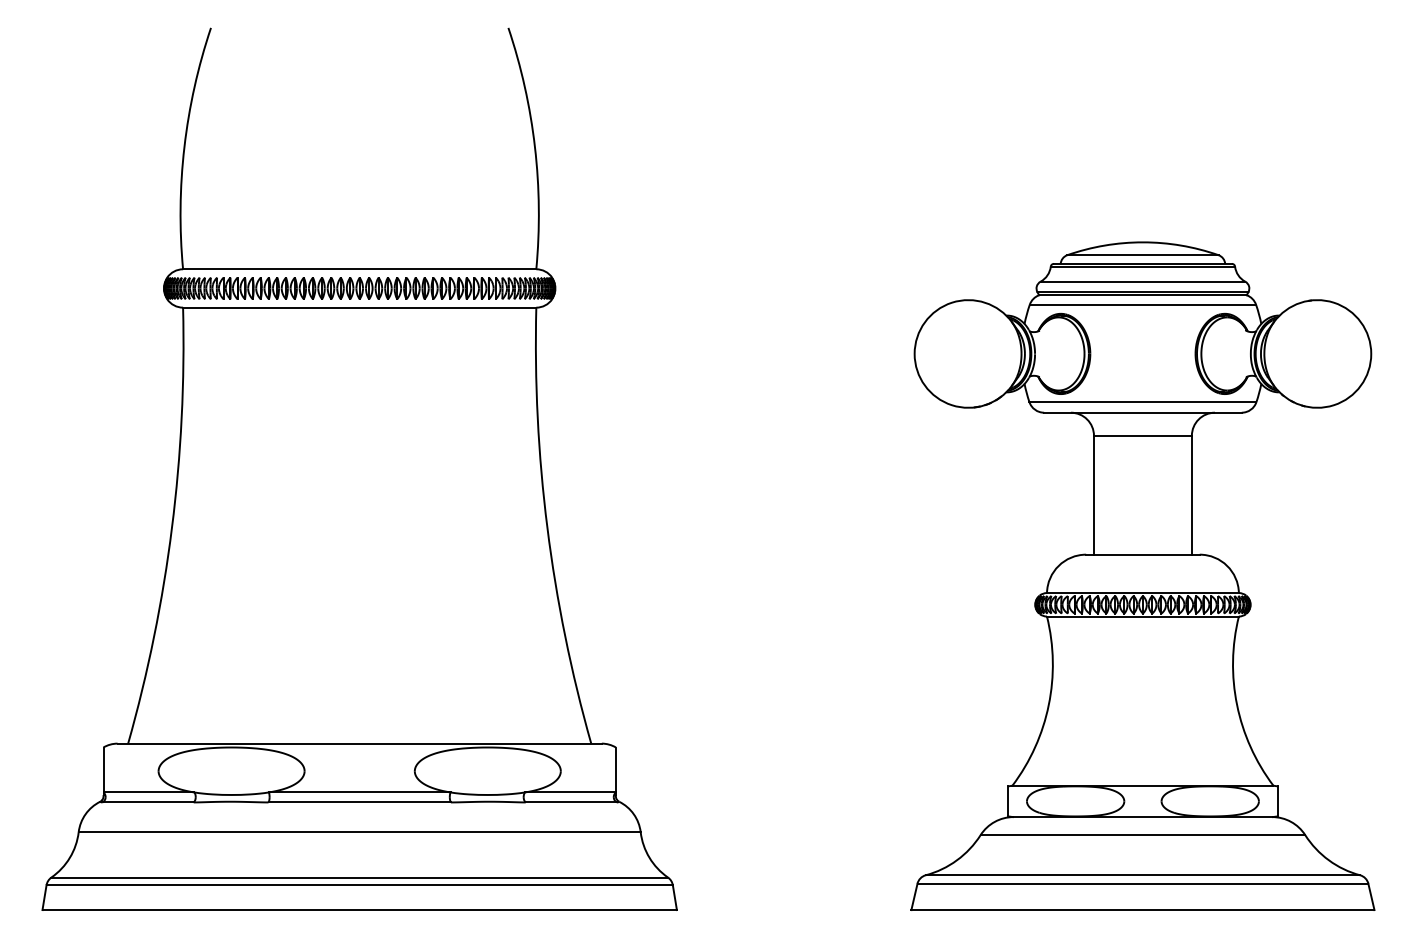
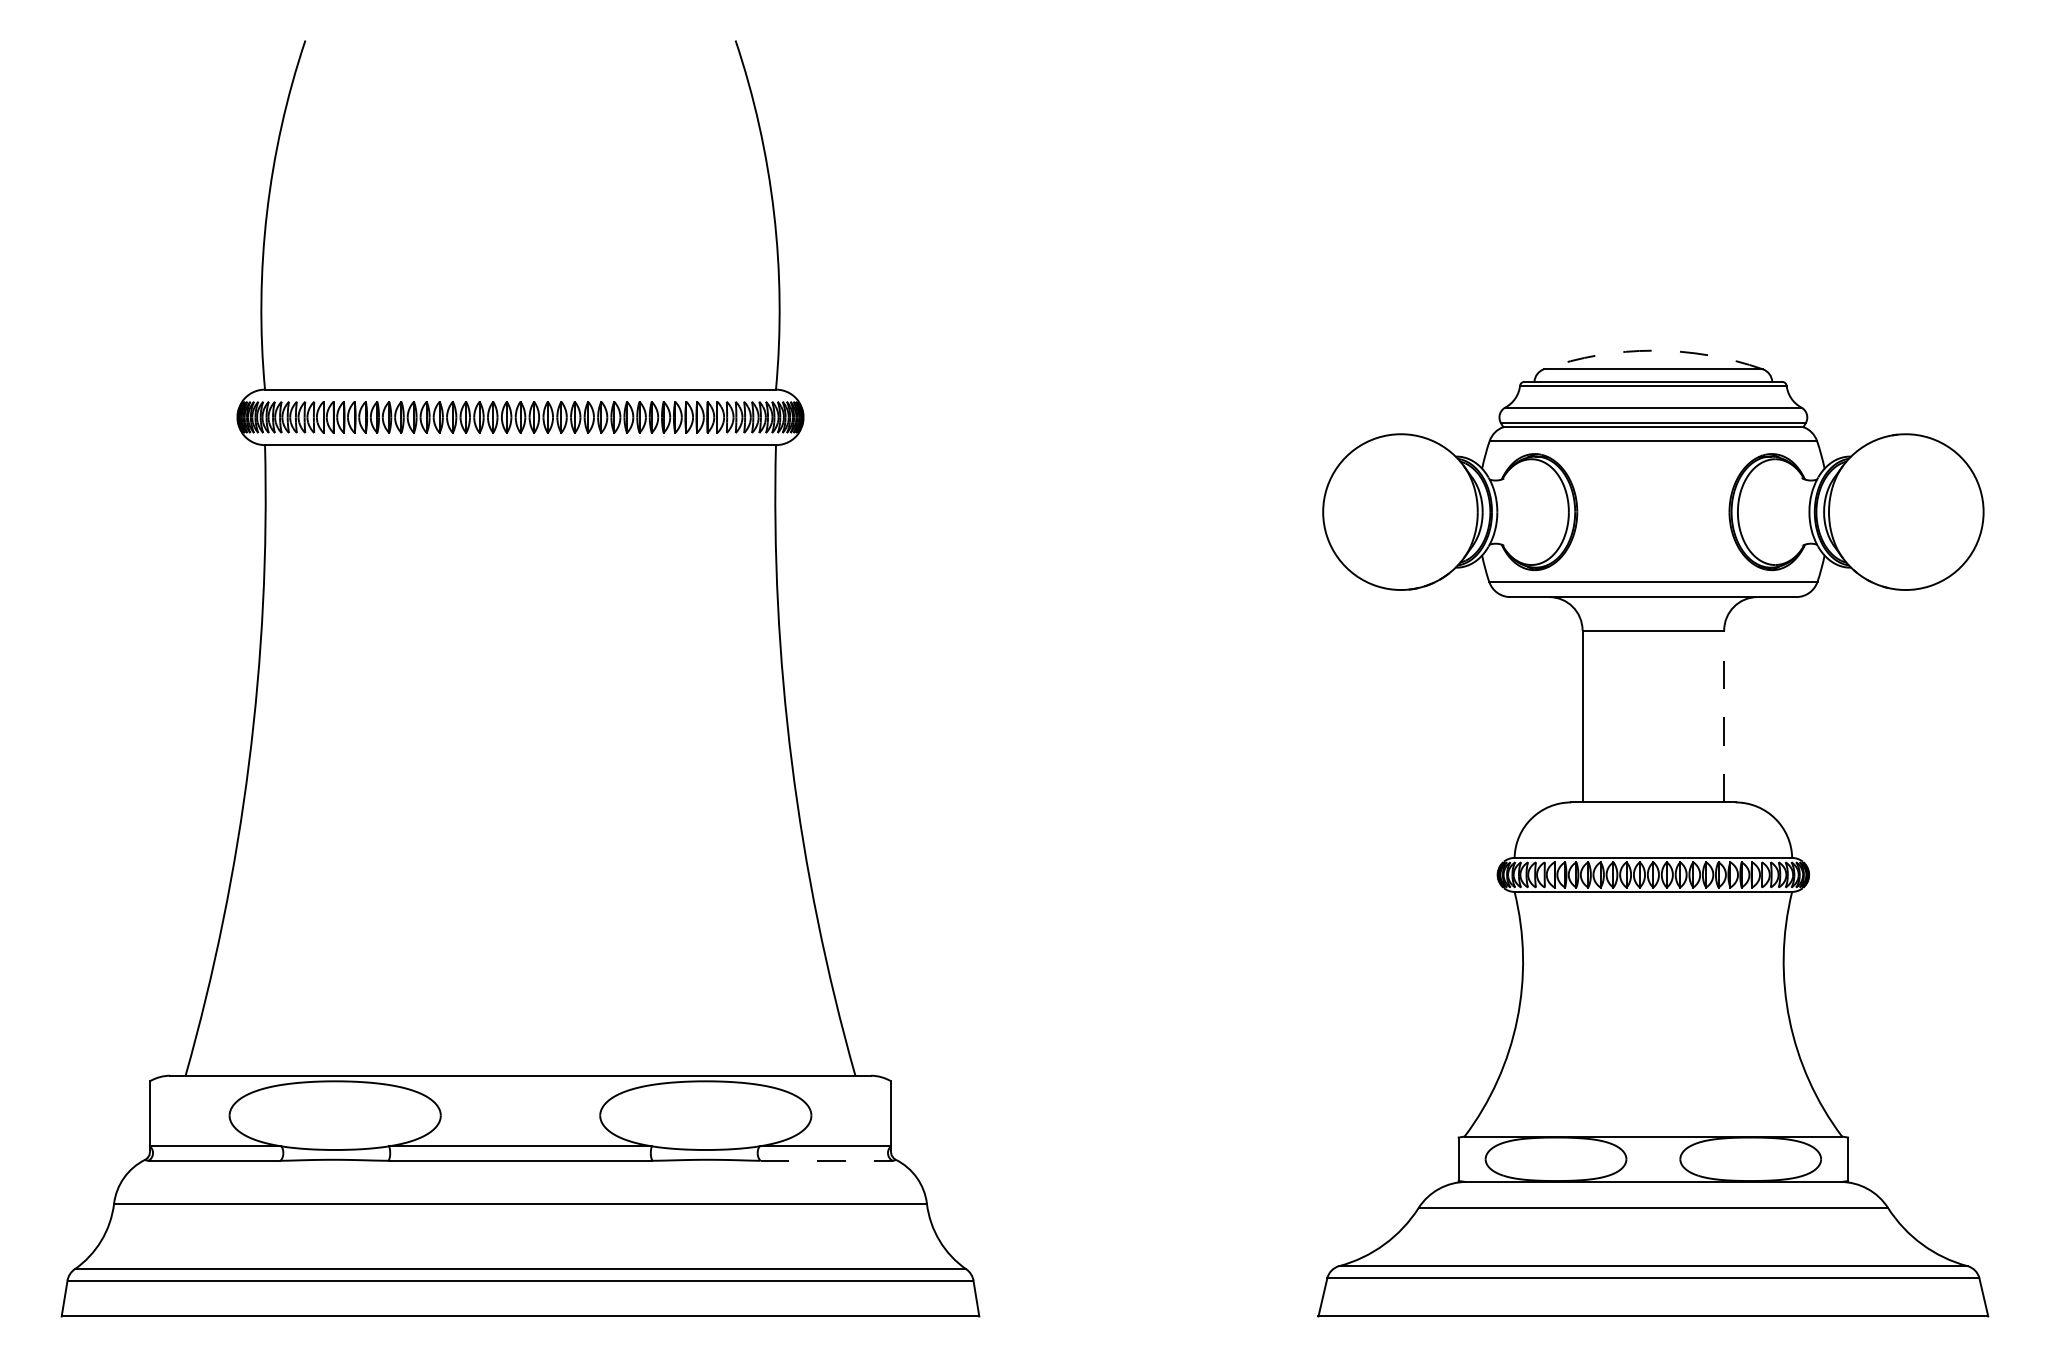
arc: (1142, 242) -> (1652, 350), solid -> dashed
line: (1191, 494) -> (1723, 715), solid -> dashed
line: (571, 802) -> (826, 1160), solid -> dashed

